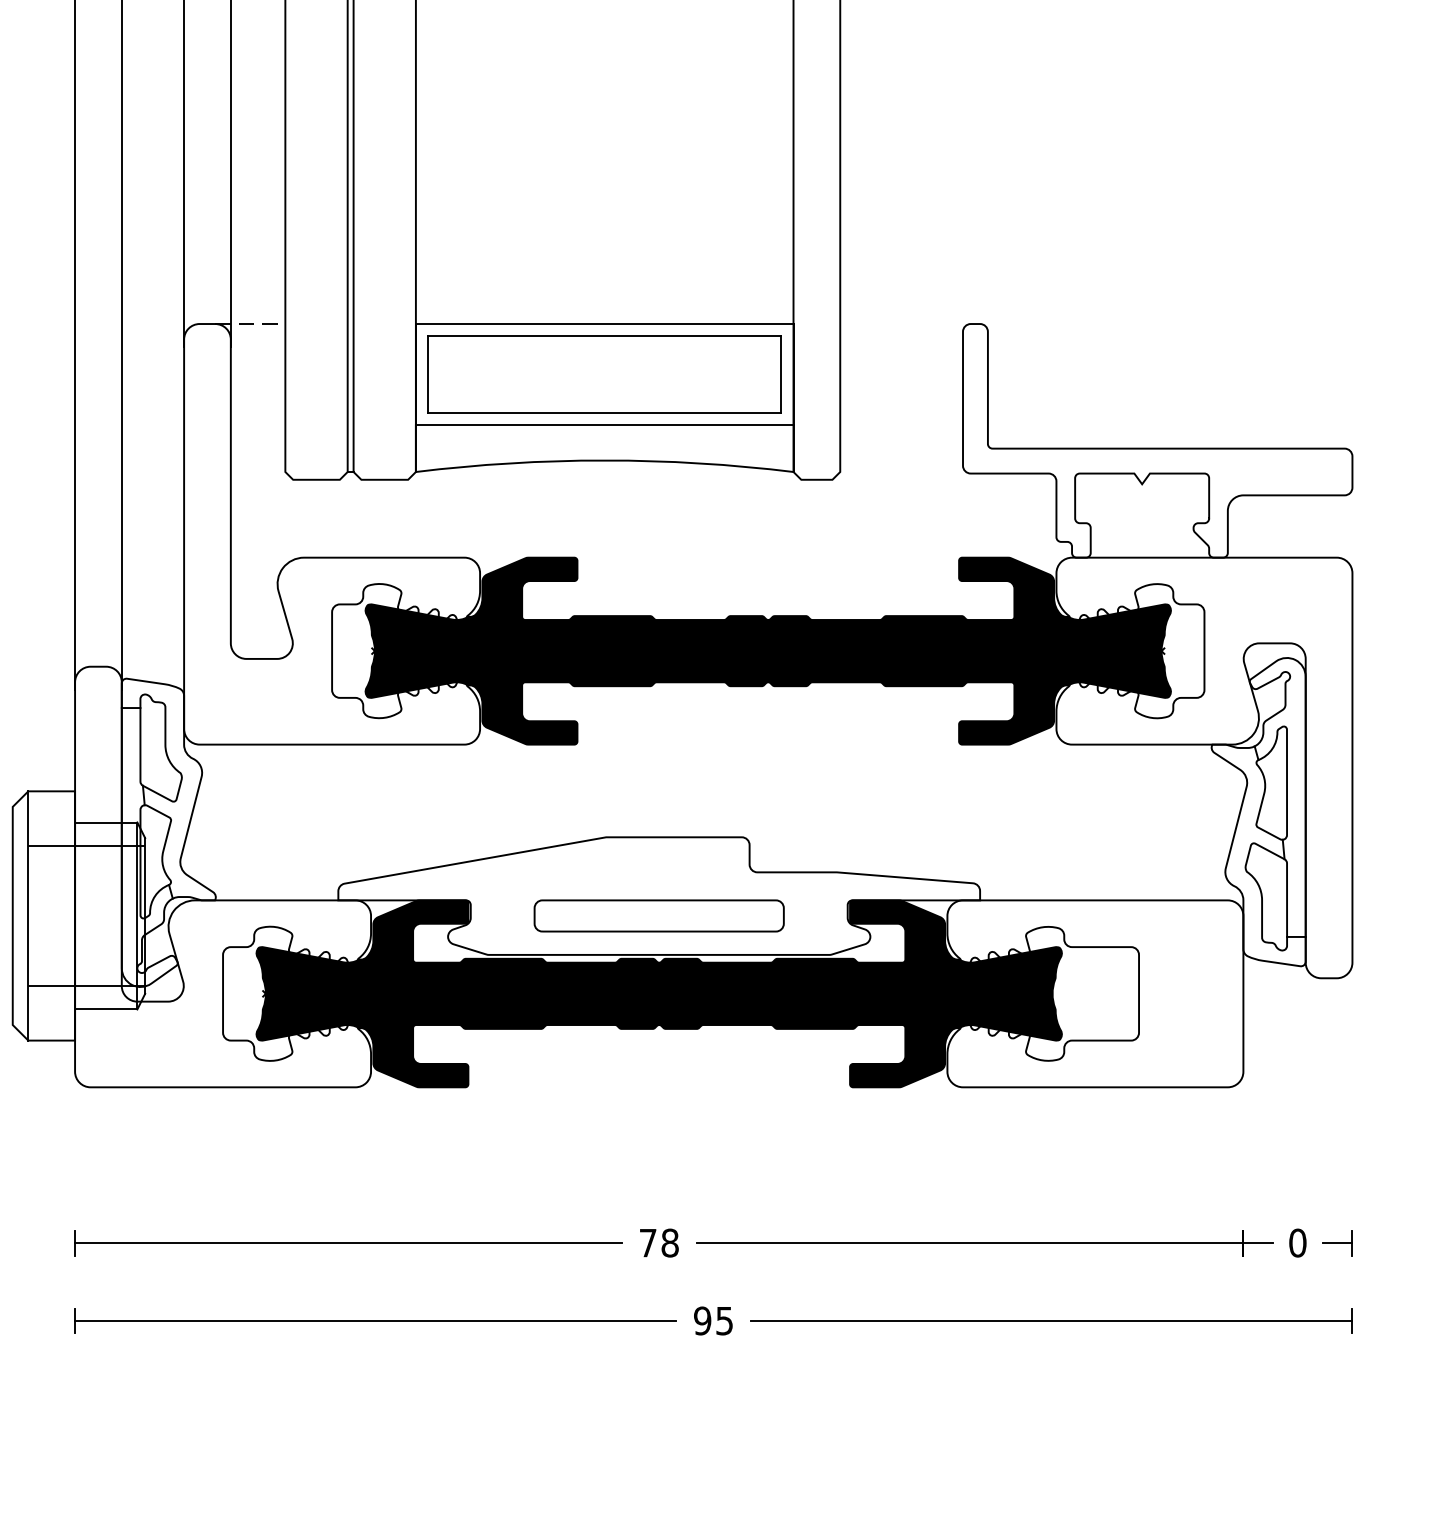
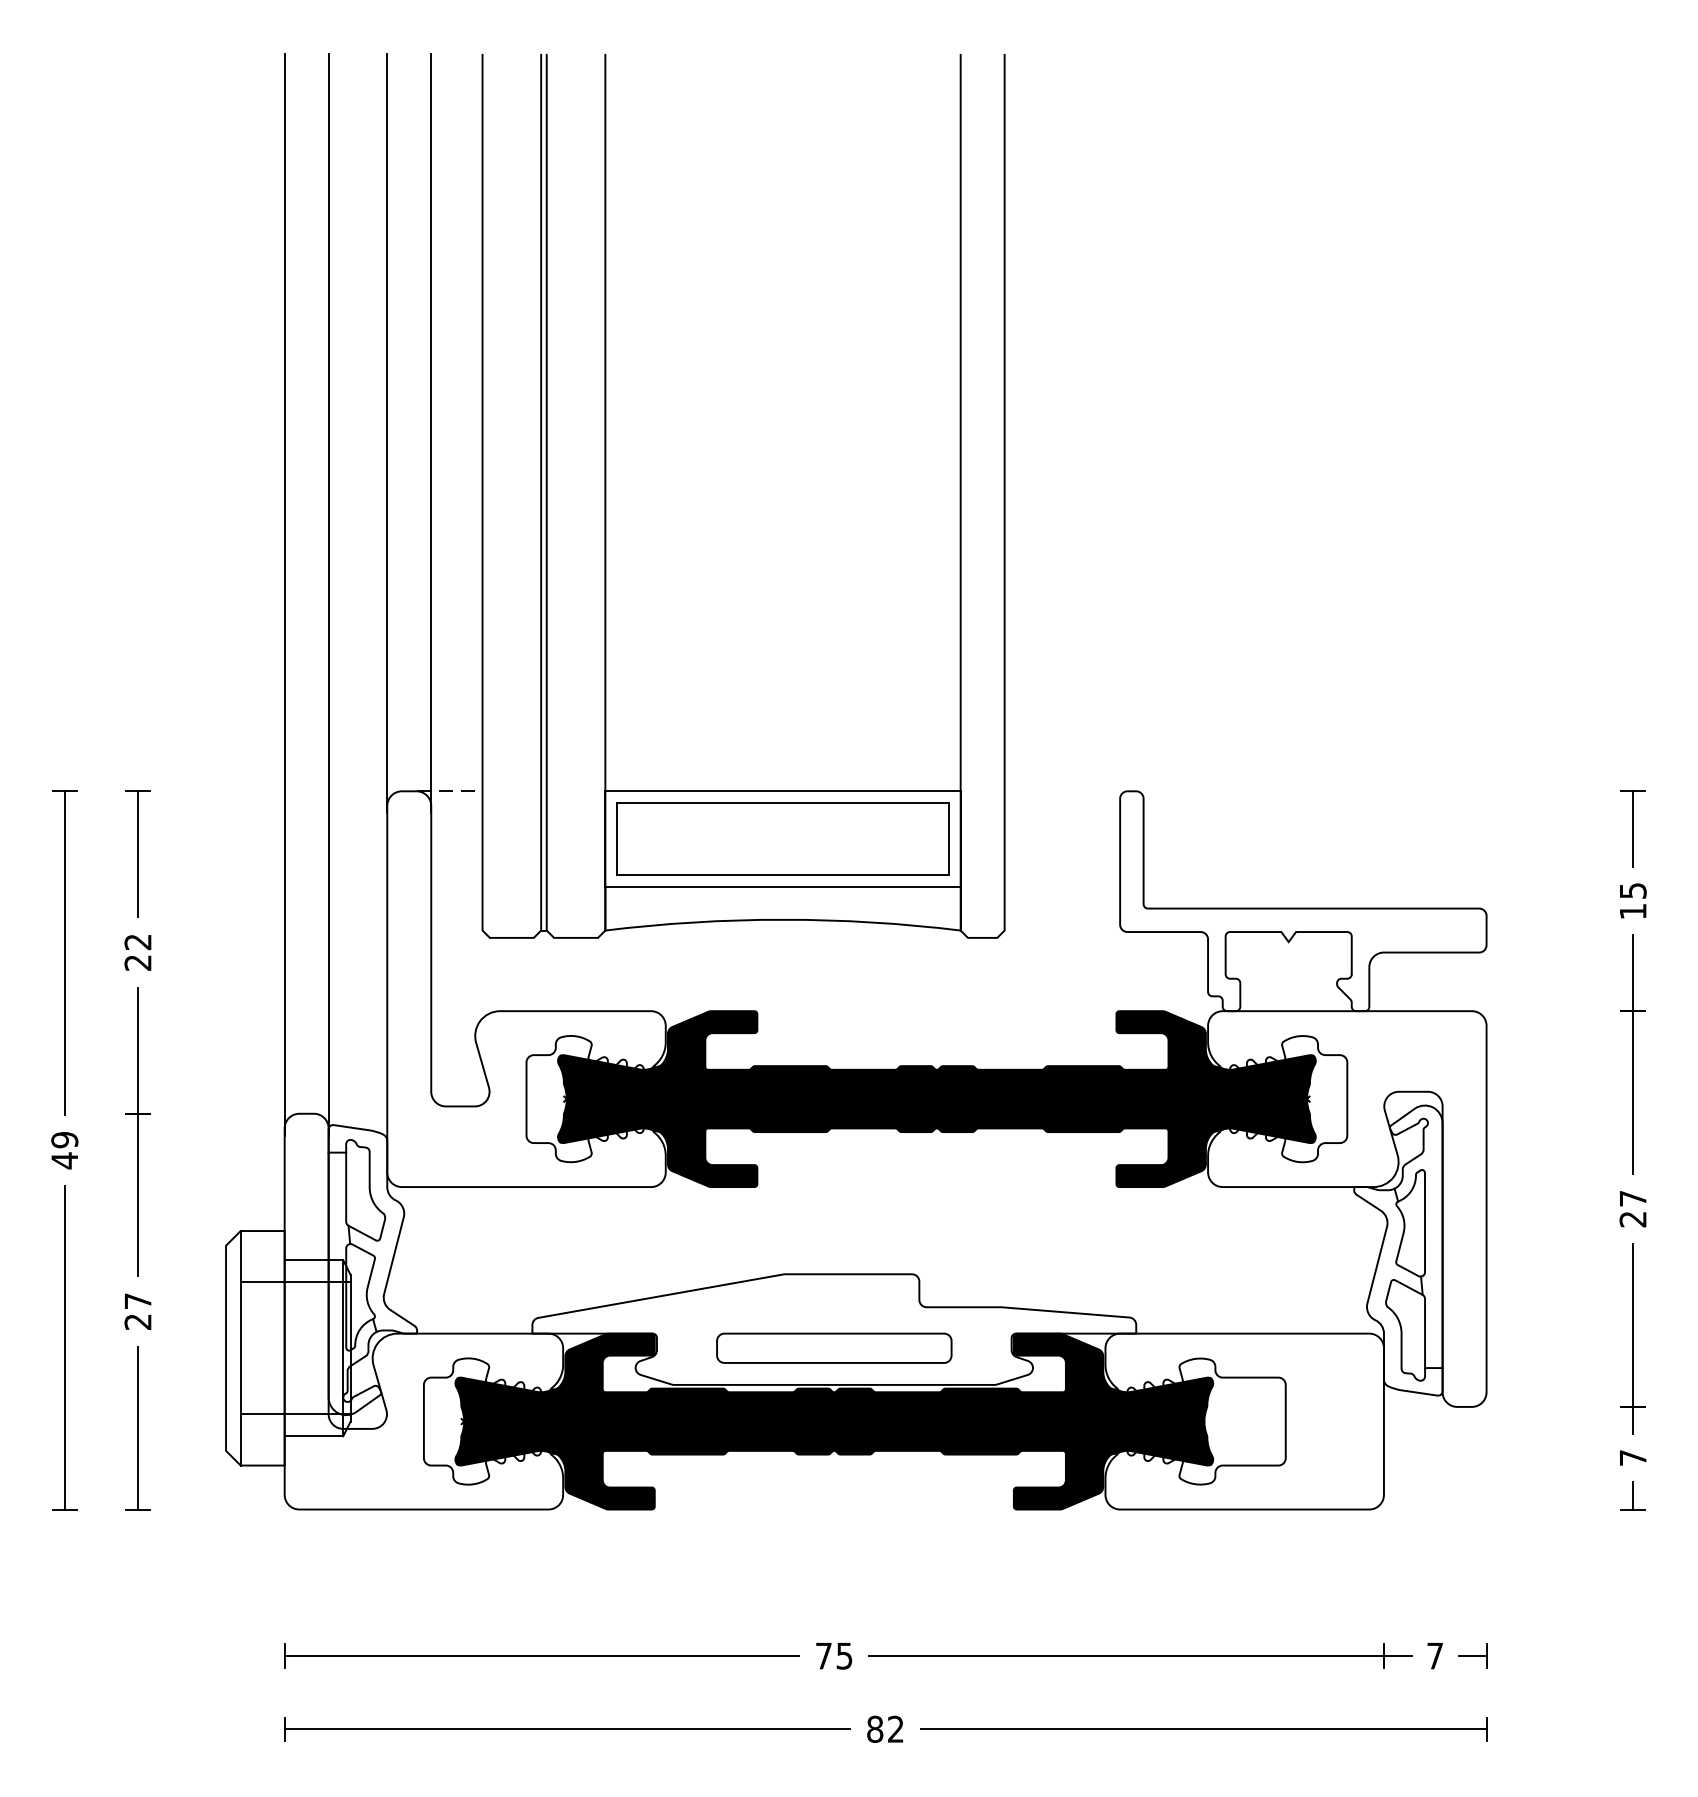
text: (670, 1242) -> (844, 1655), 78 -> 75
text: (1298, 1242) -> (1435, 1655), 0 -> 7
text: (713, 1320) -> (885, 1728), 95 -> 82

